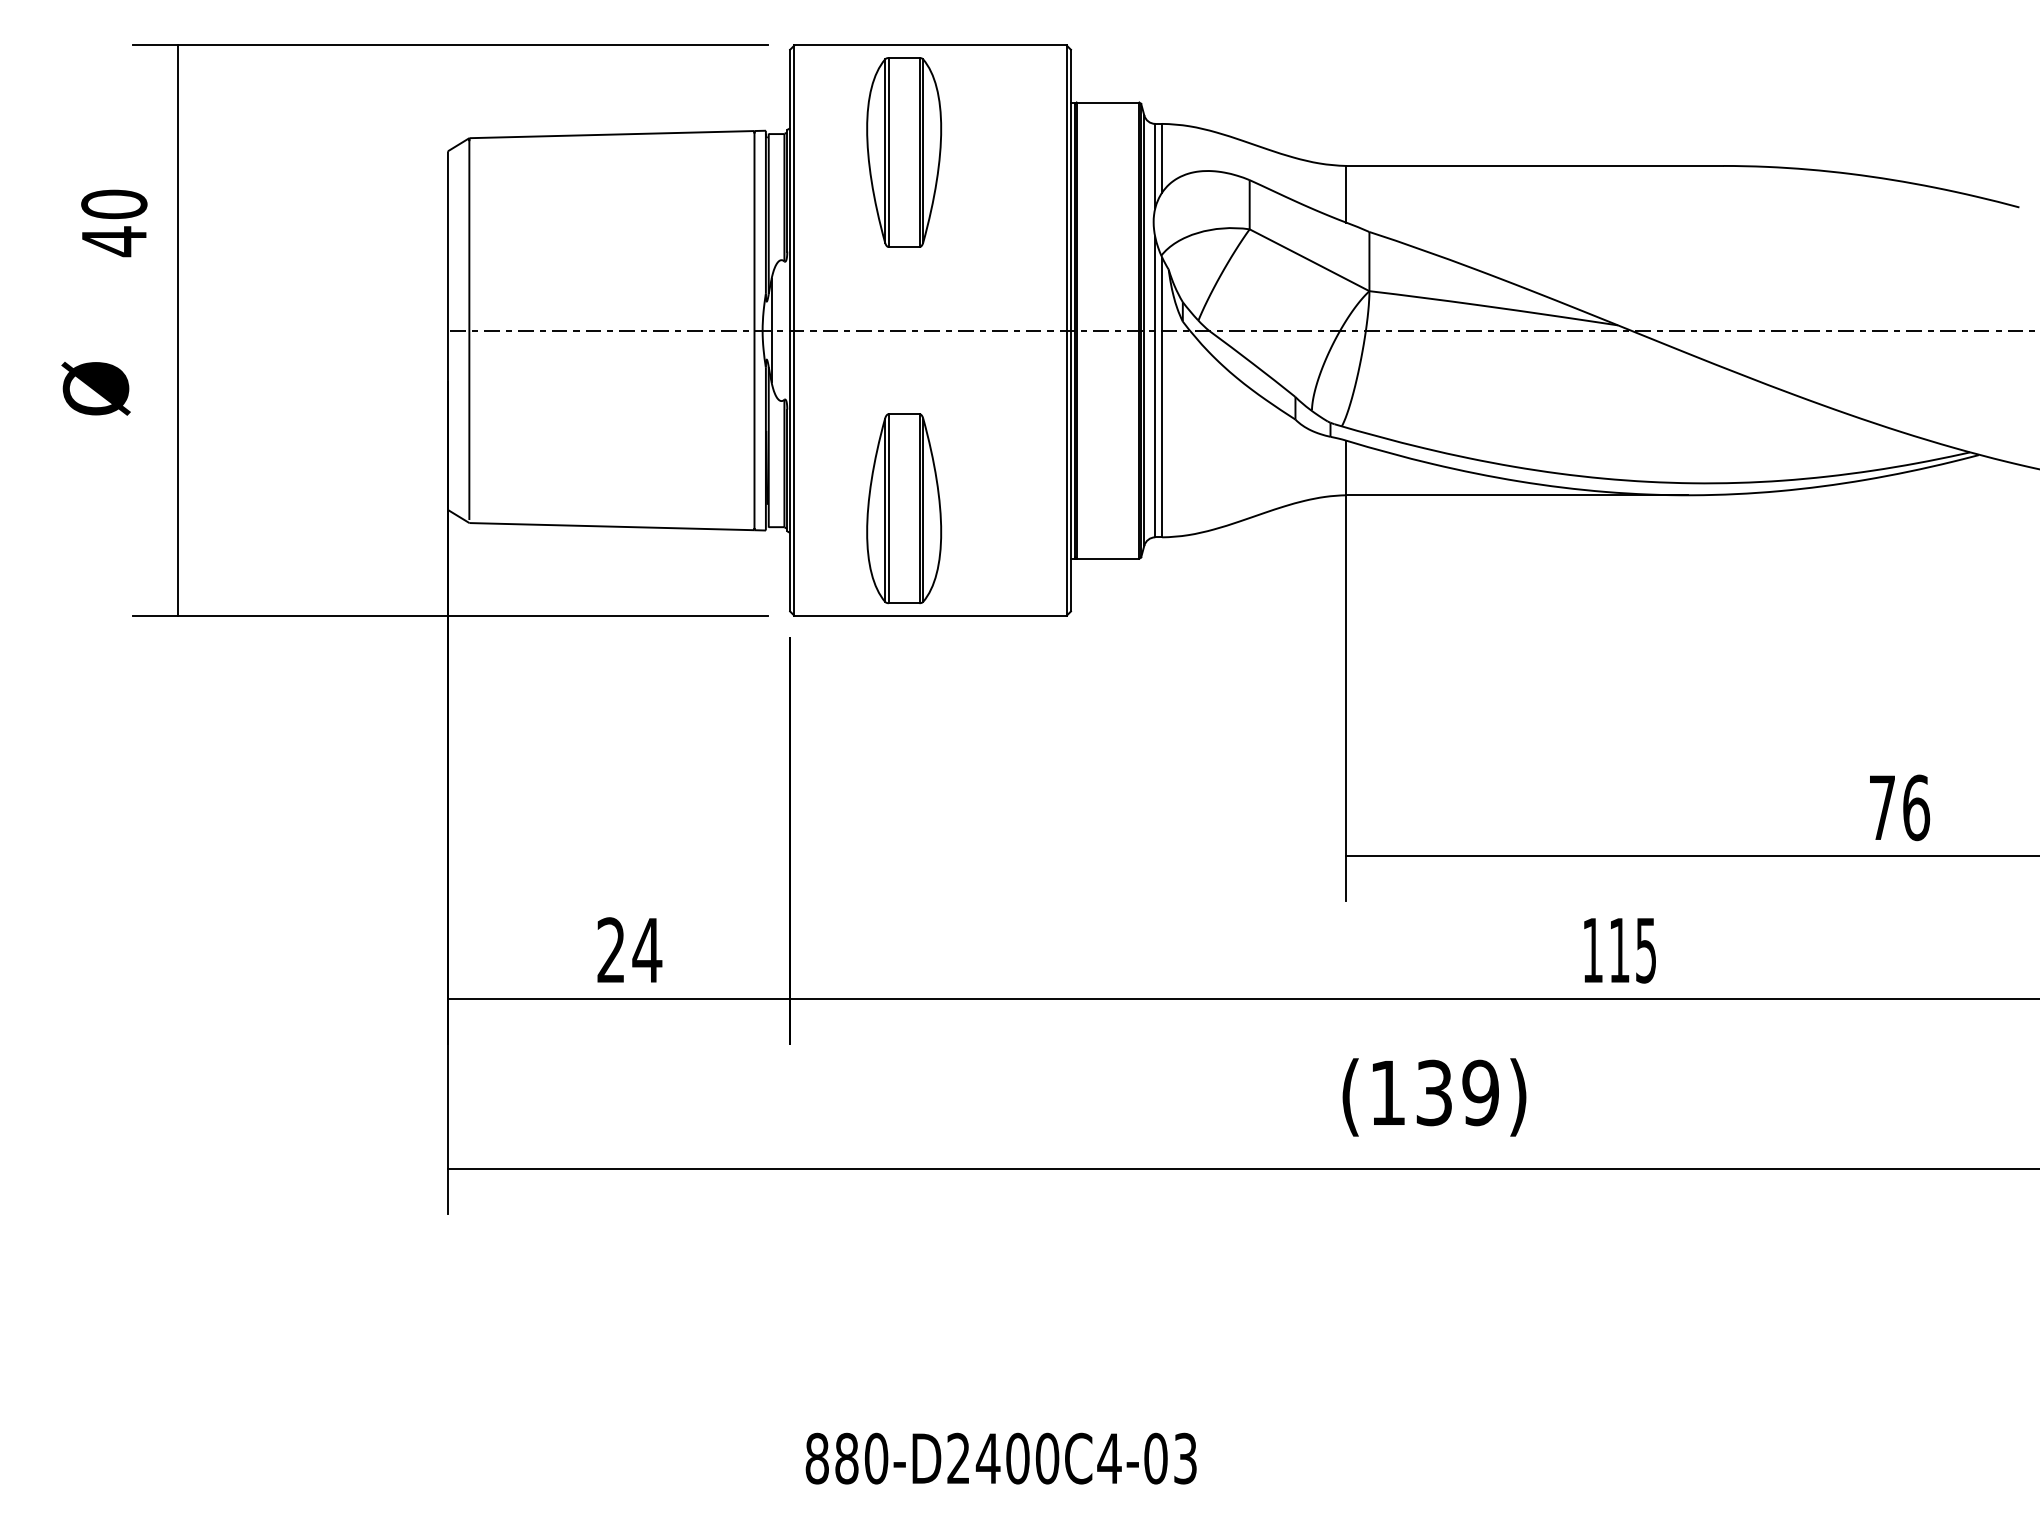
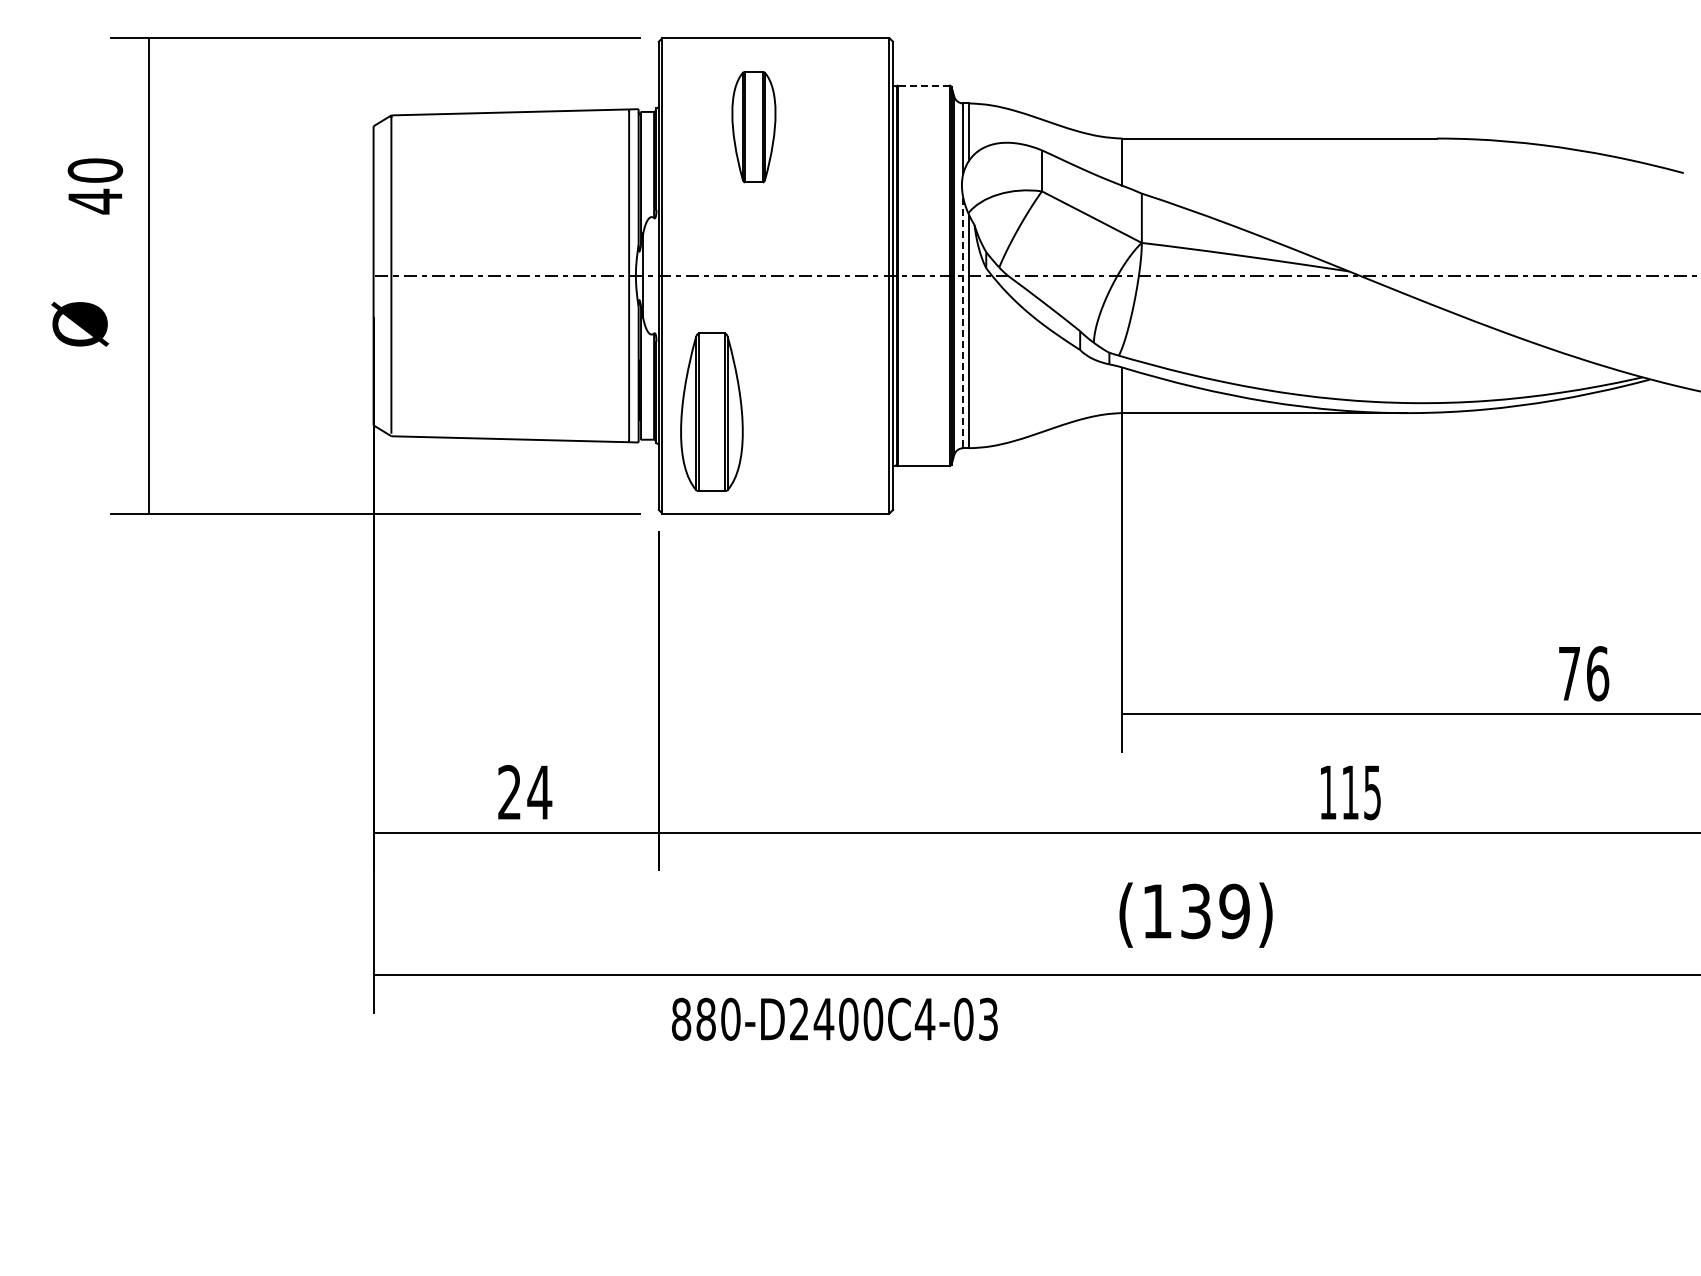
line: (1107, 102) -> (923, 85), solid -> dashed
part: (903, 151) -> (753, 126), size x0.7
line: (1155, 387) -> (963, 323), solid -> dashed
part: (903, 507) -> (711, 411), moved
text: (1000, 1457) -> (834, 1018), moved

